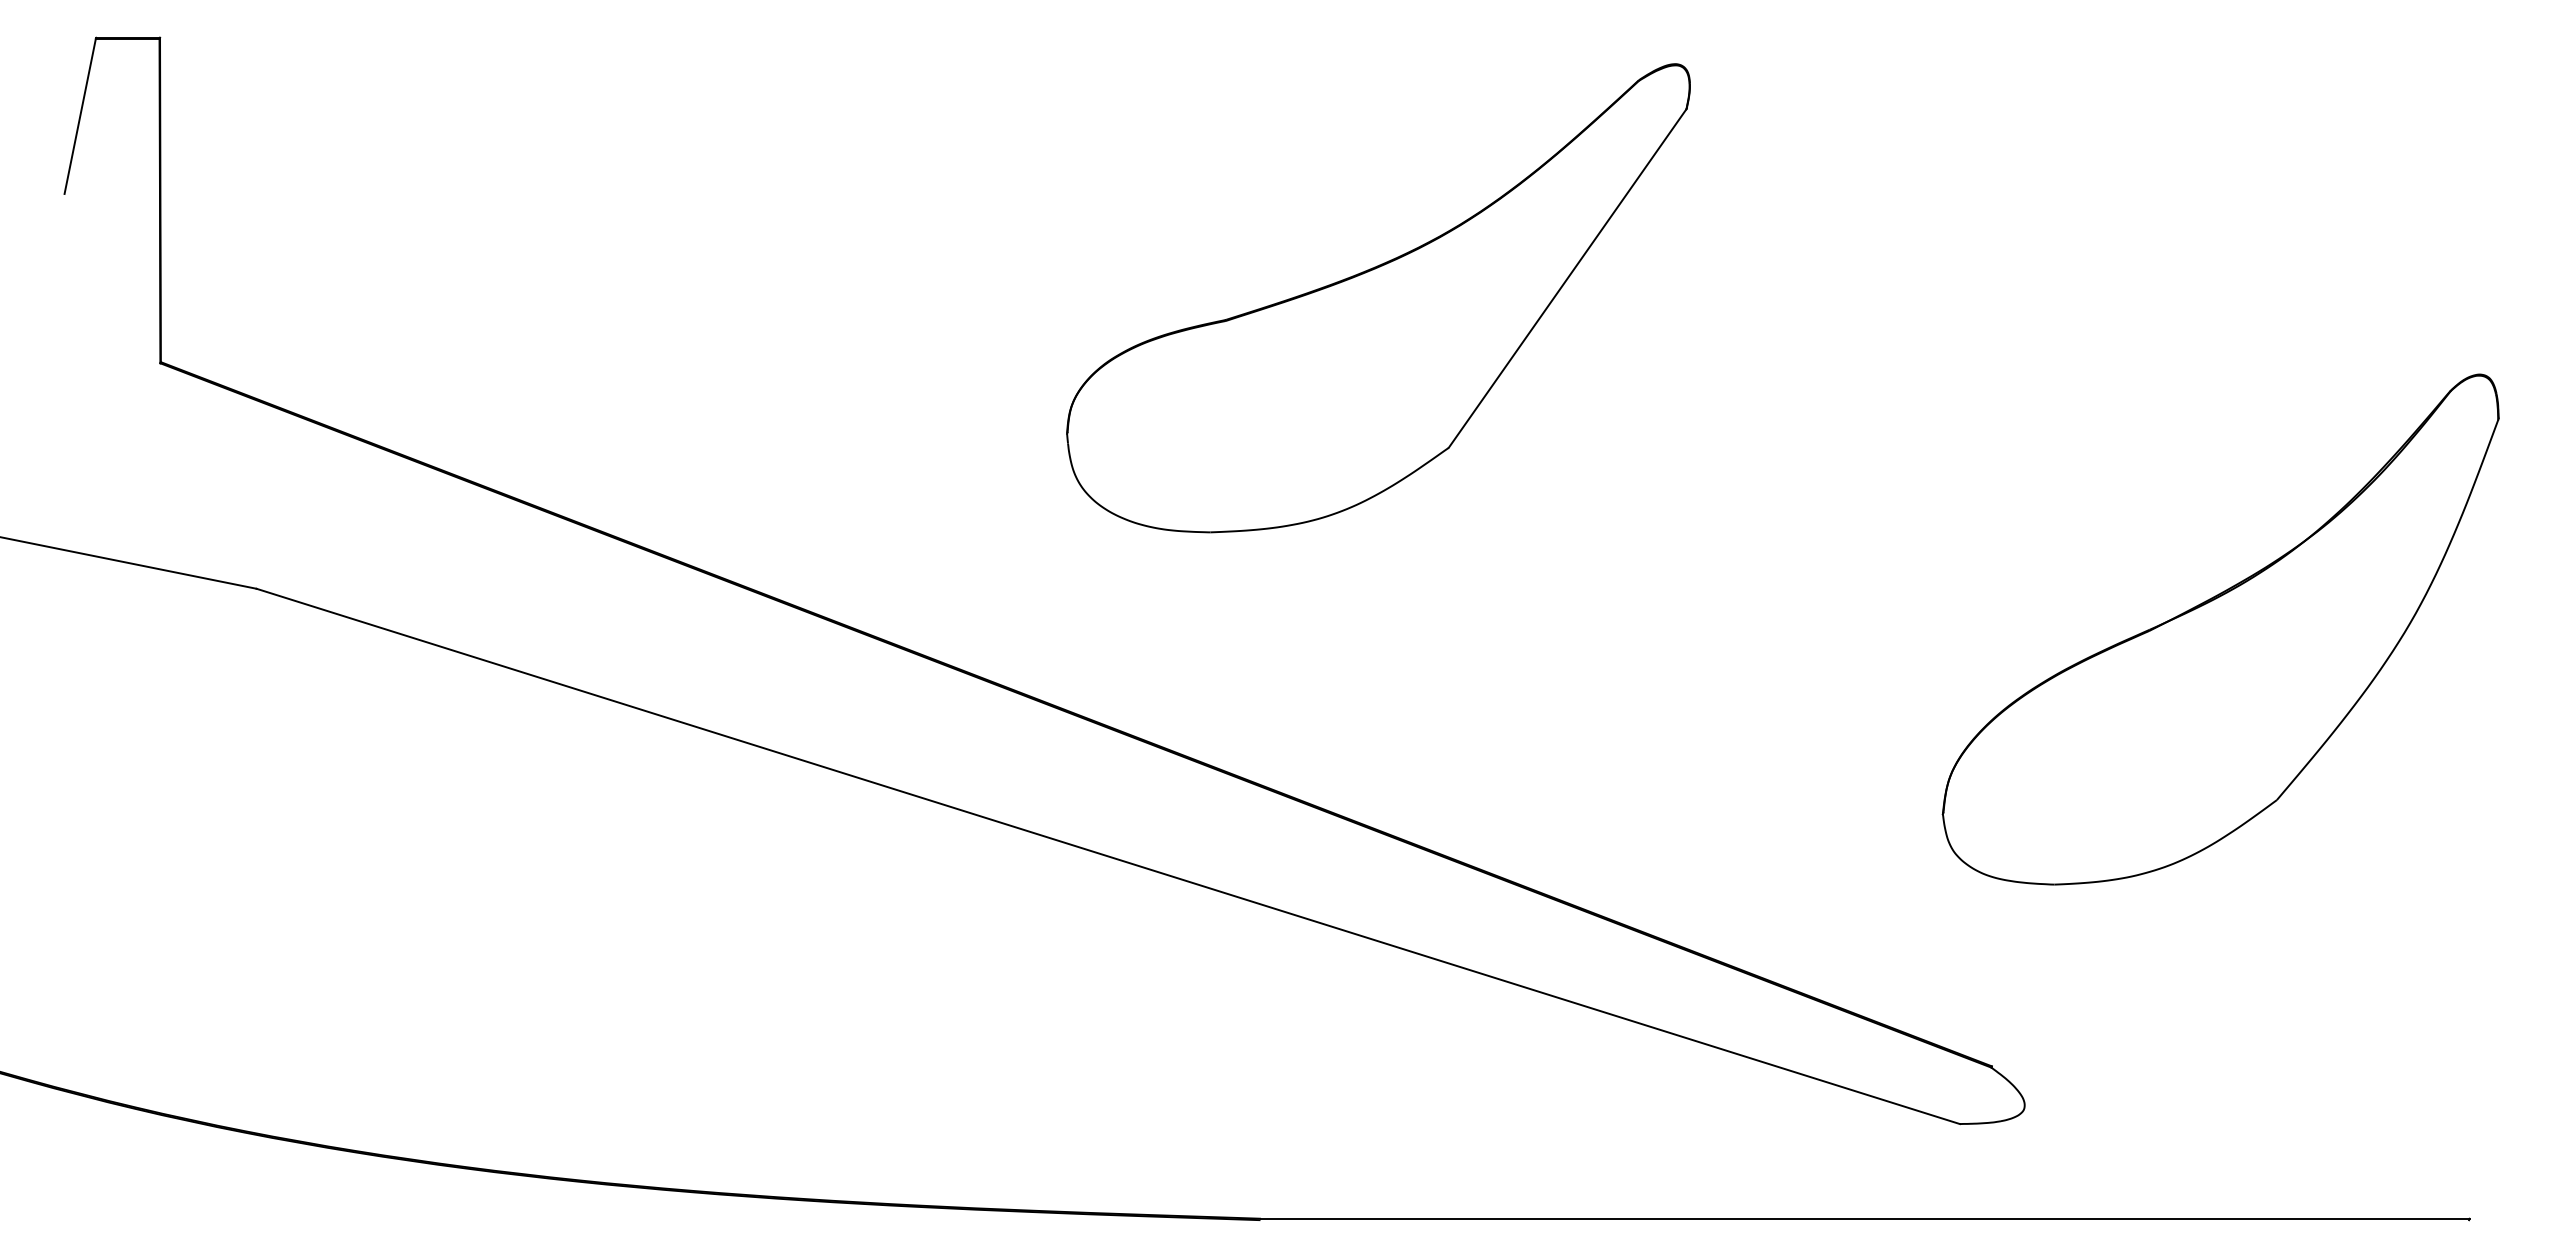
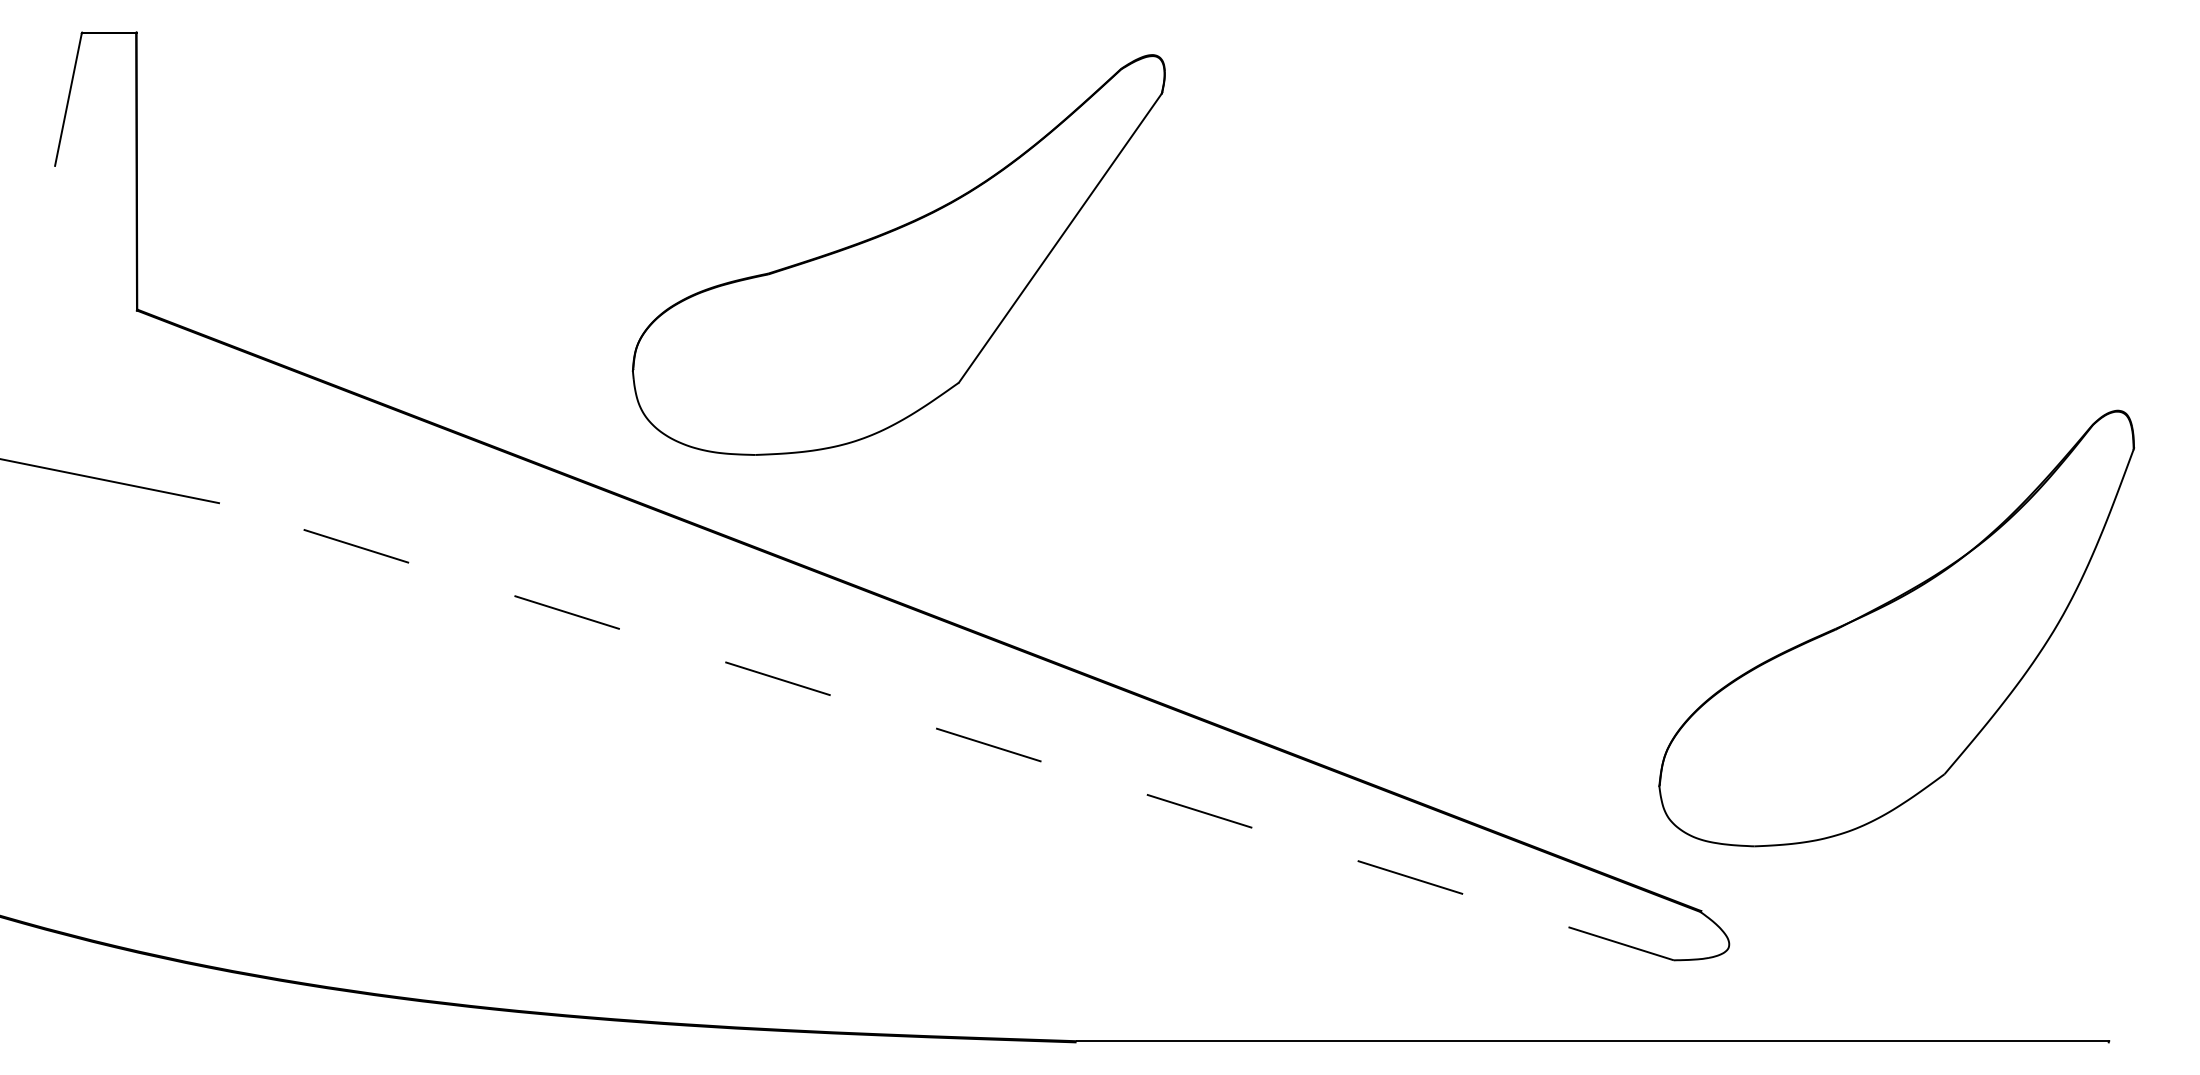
part: (1378, 298) -> (898, 255), moved
part: (2220, 629) -> (1896, 628), moved
line: (1108, 856) -> (946, 731), solid -> dashed

